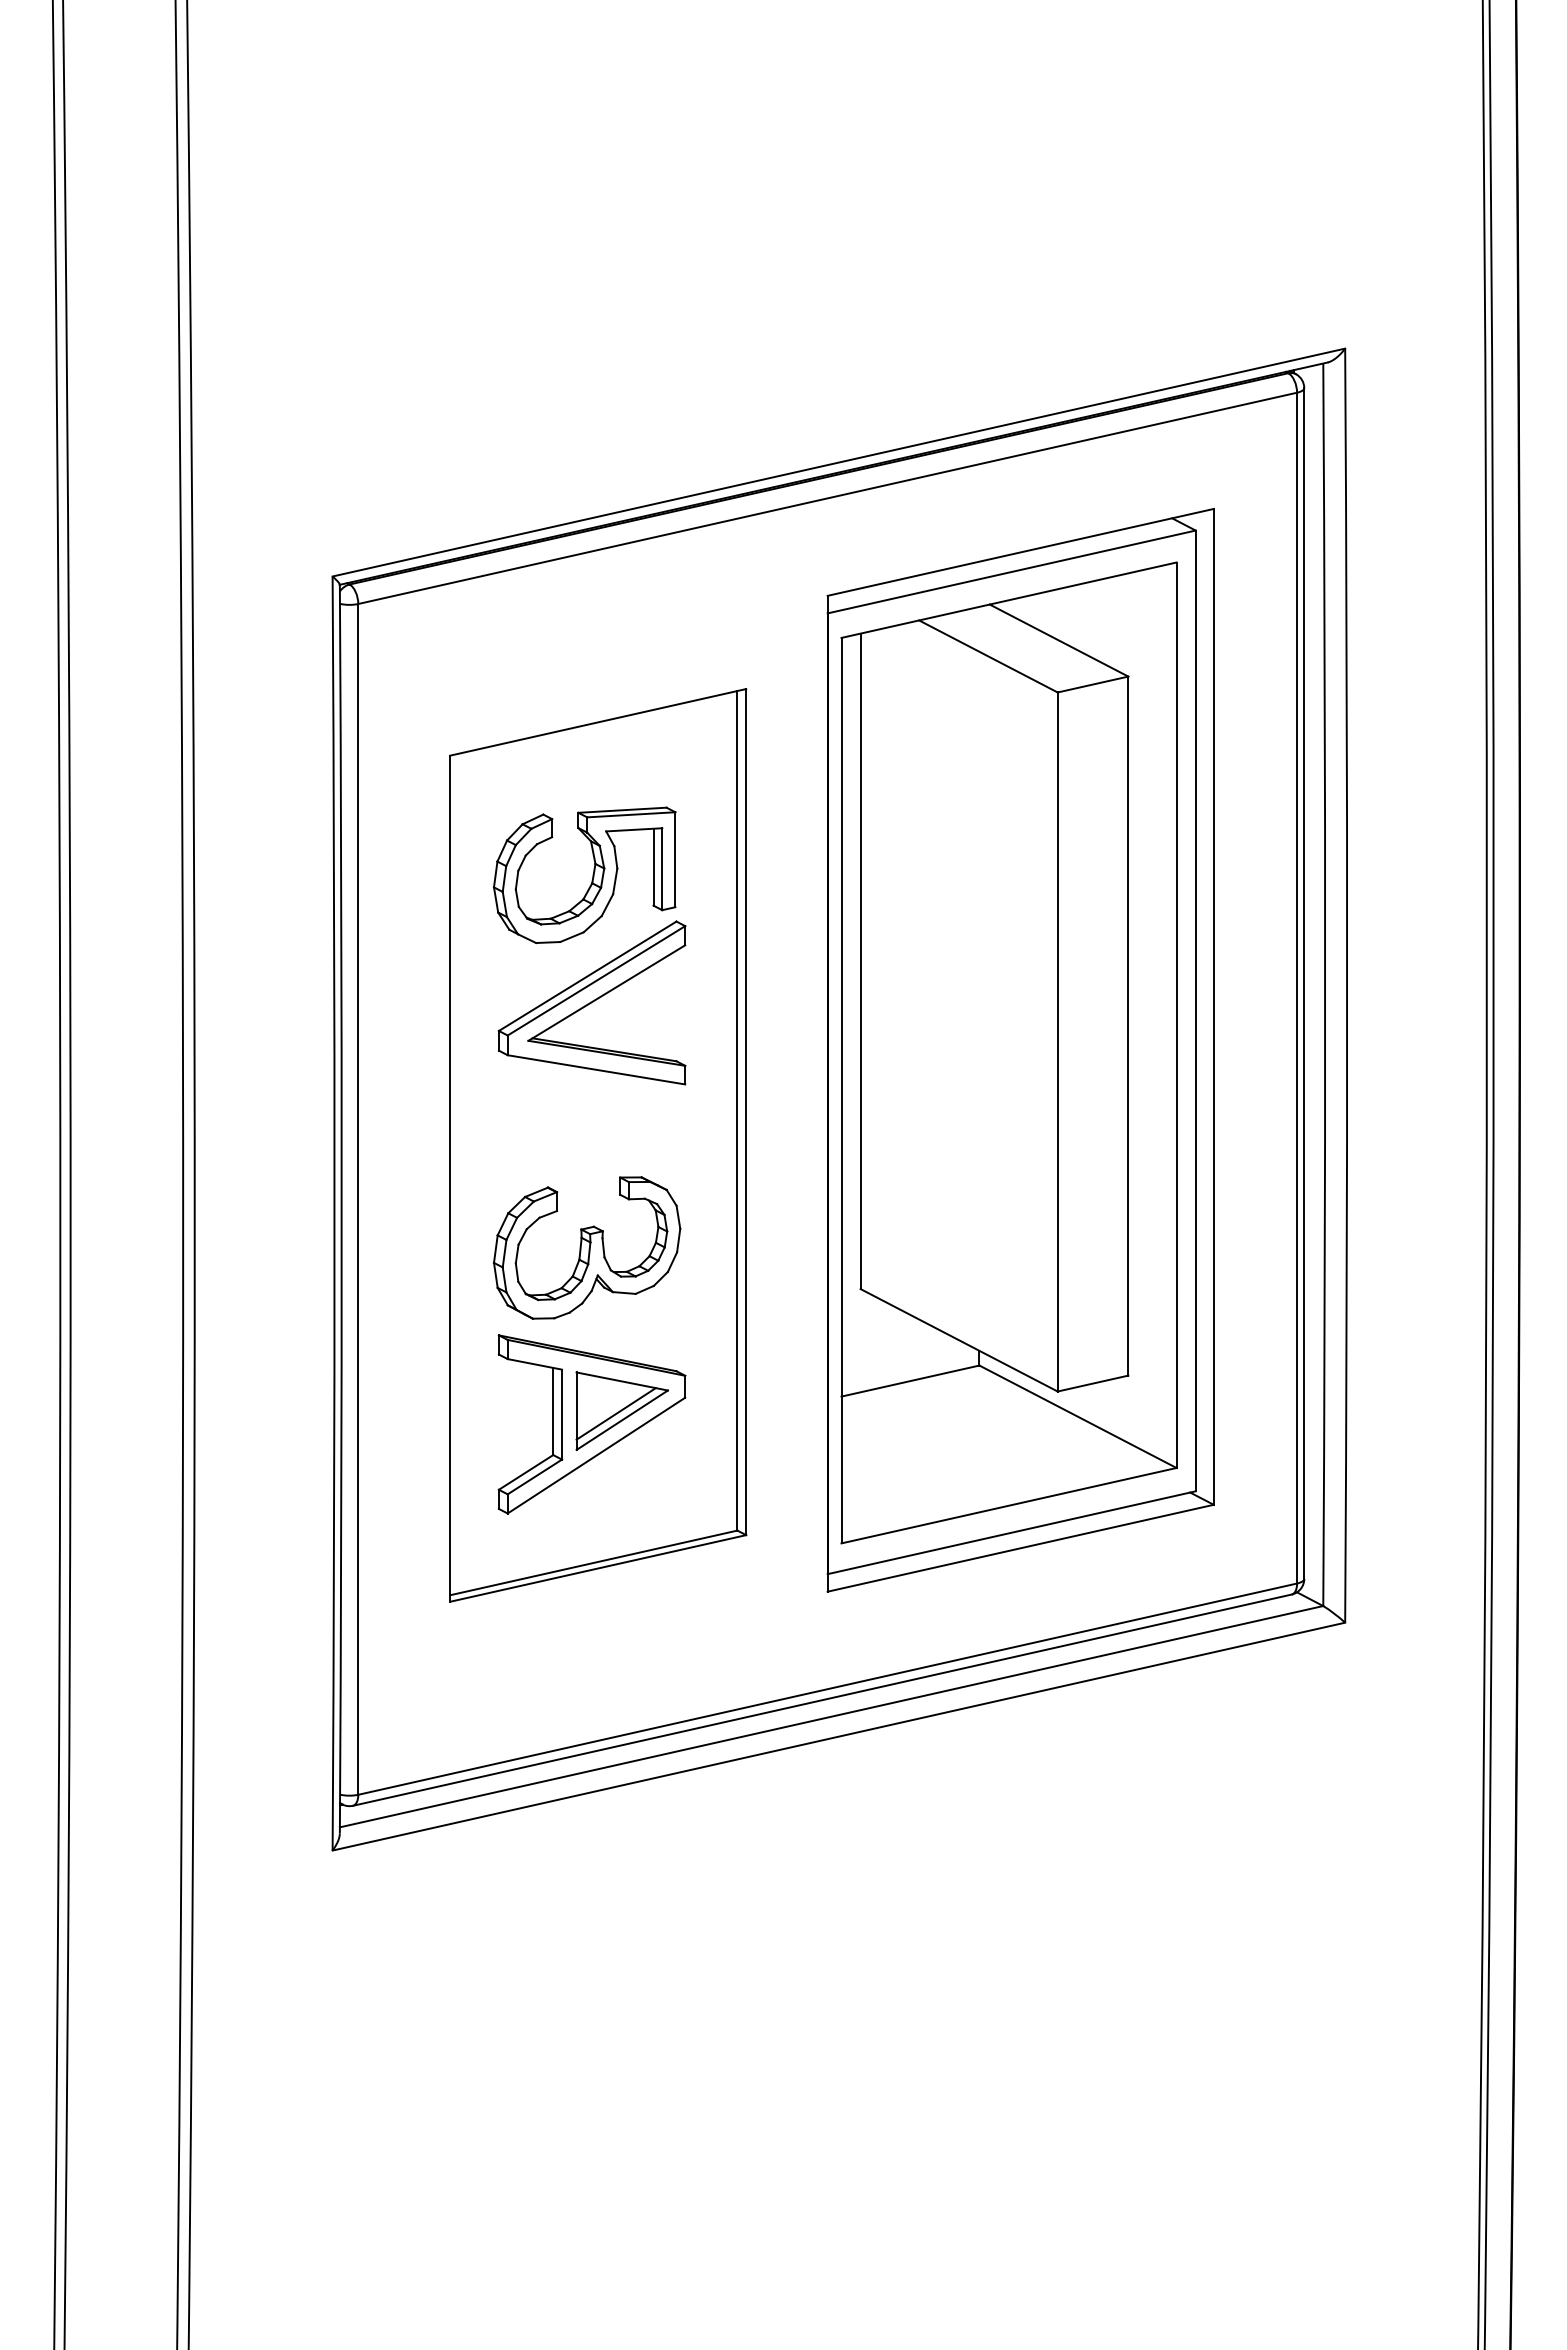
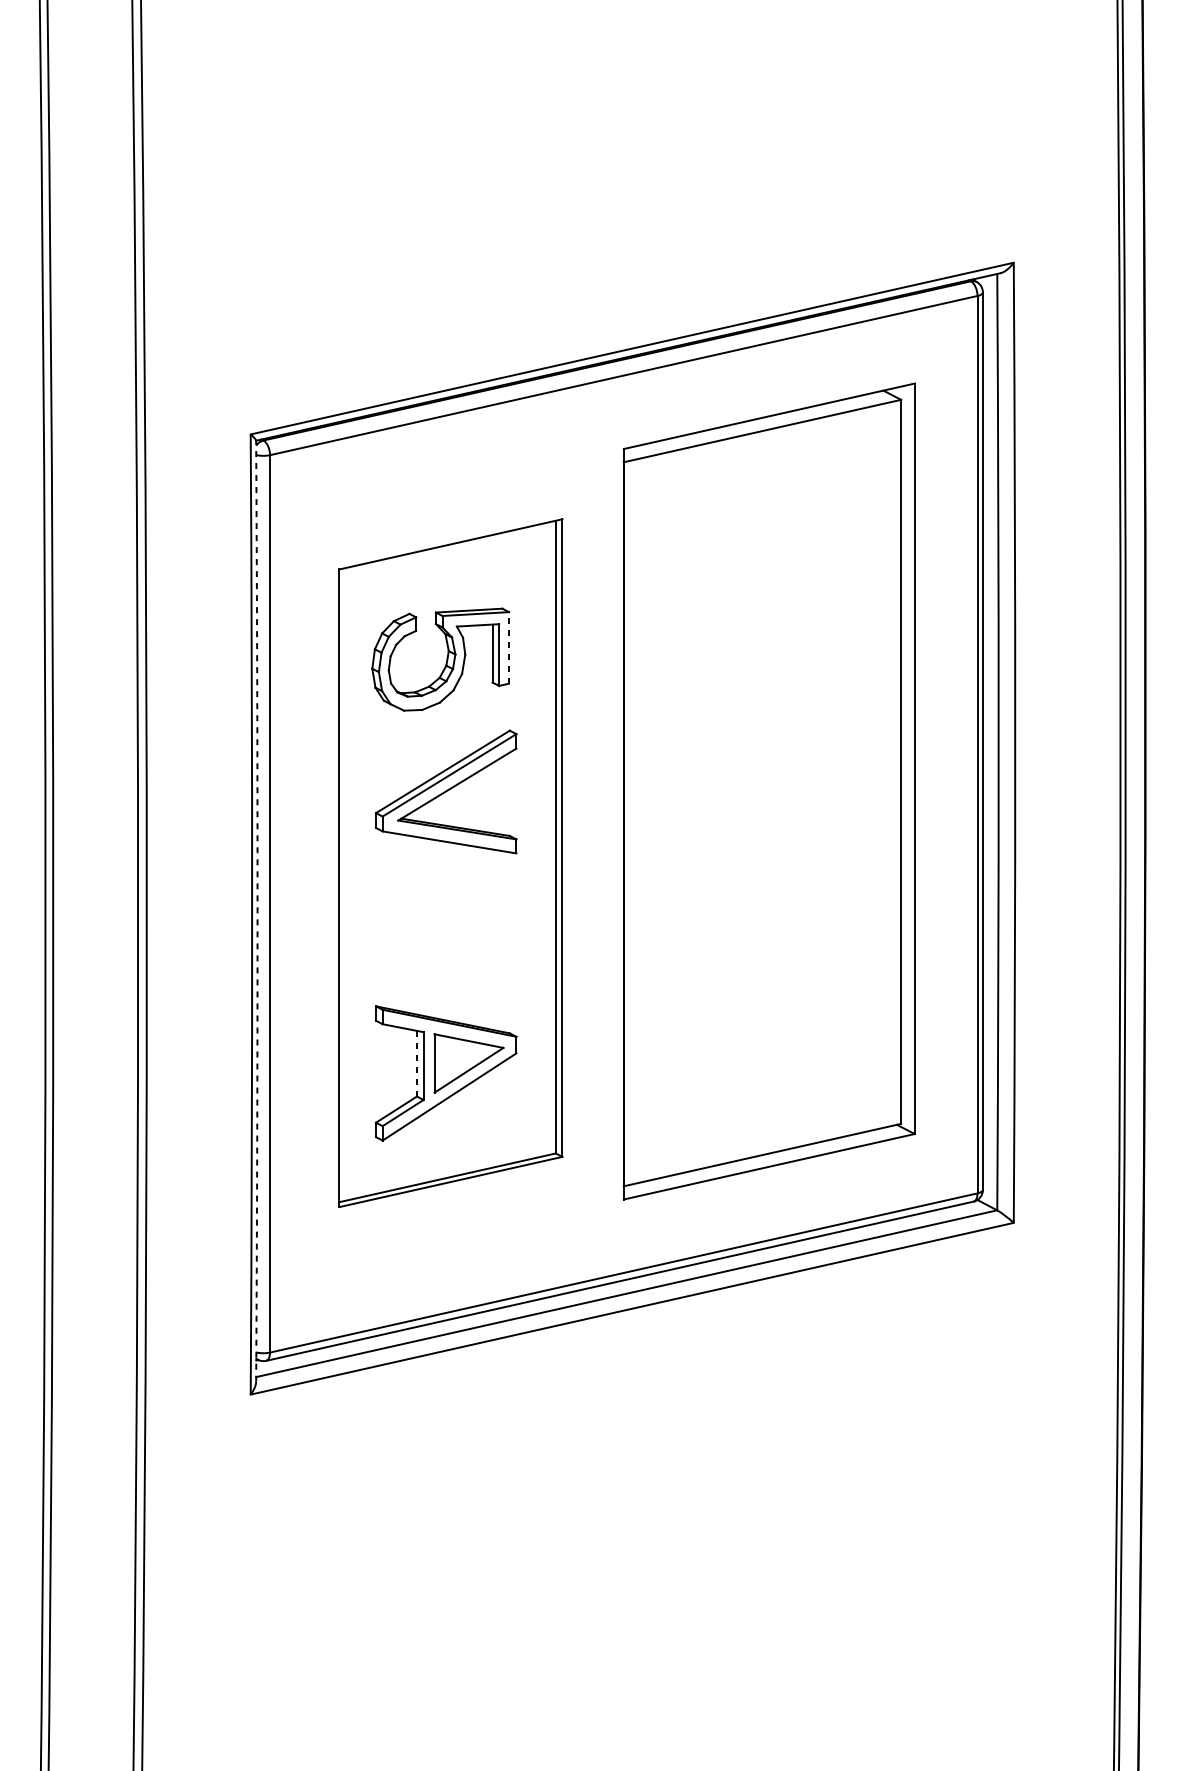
line: (675, 859) -> (509, 647), solid -> dashed
part: (591, 1002) -> (445, 791), moved
part: (1008, 1052) -> (760, 793), removed
arc: (341, 1209) -> (257, 911), solid -> dashed
part: (587, 1247) -> (442, 940), removed
line: (553, 1411) -> (417, 1063), solid -> dashed
line: (615, 1413) -> (463, 1065), removed

